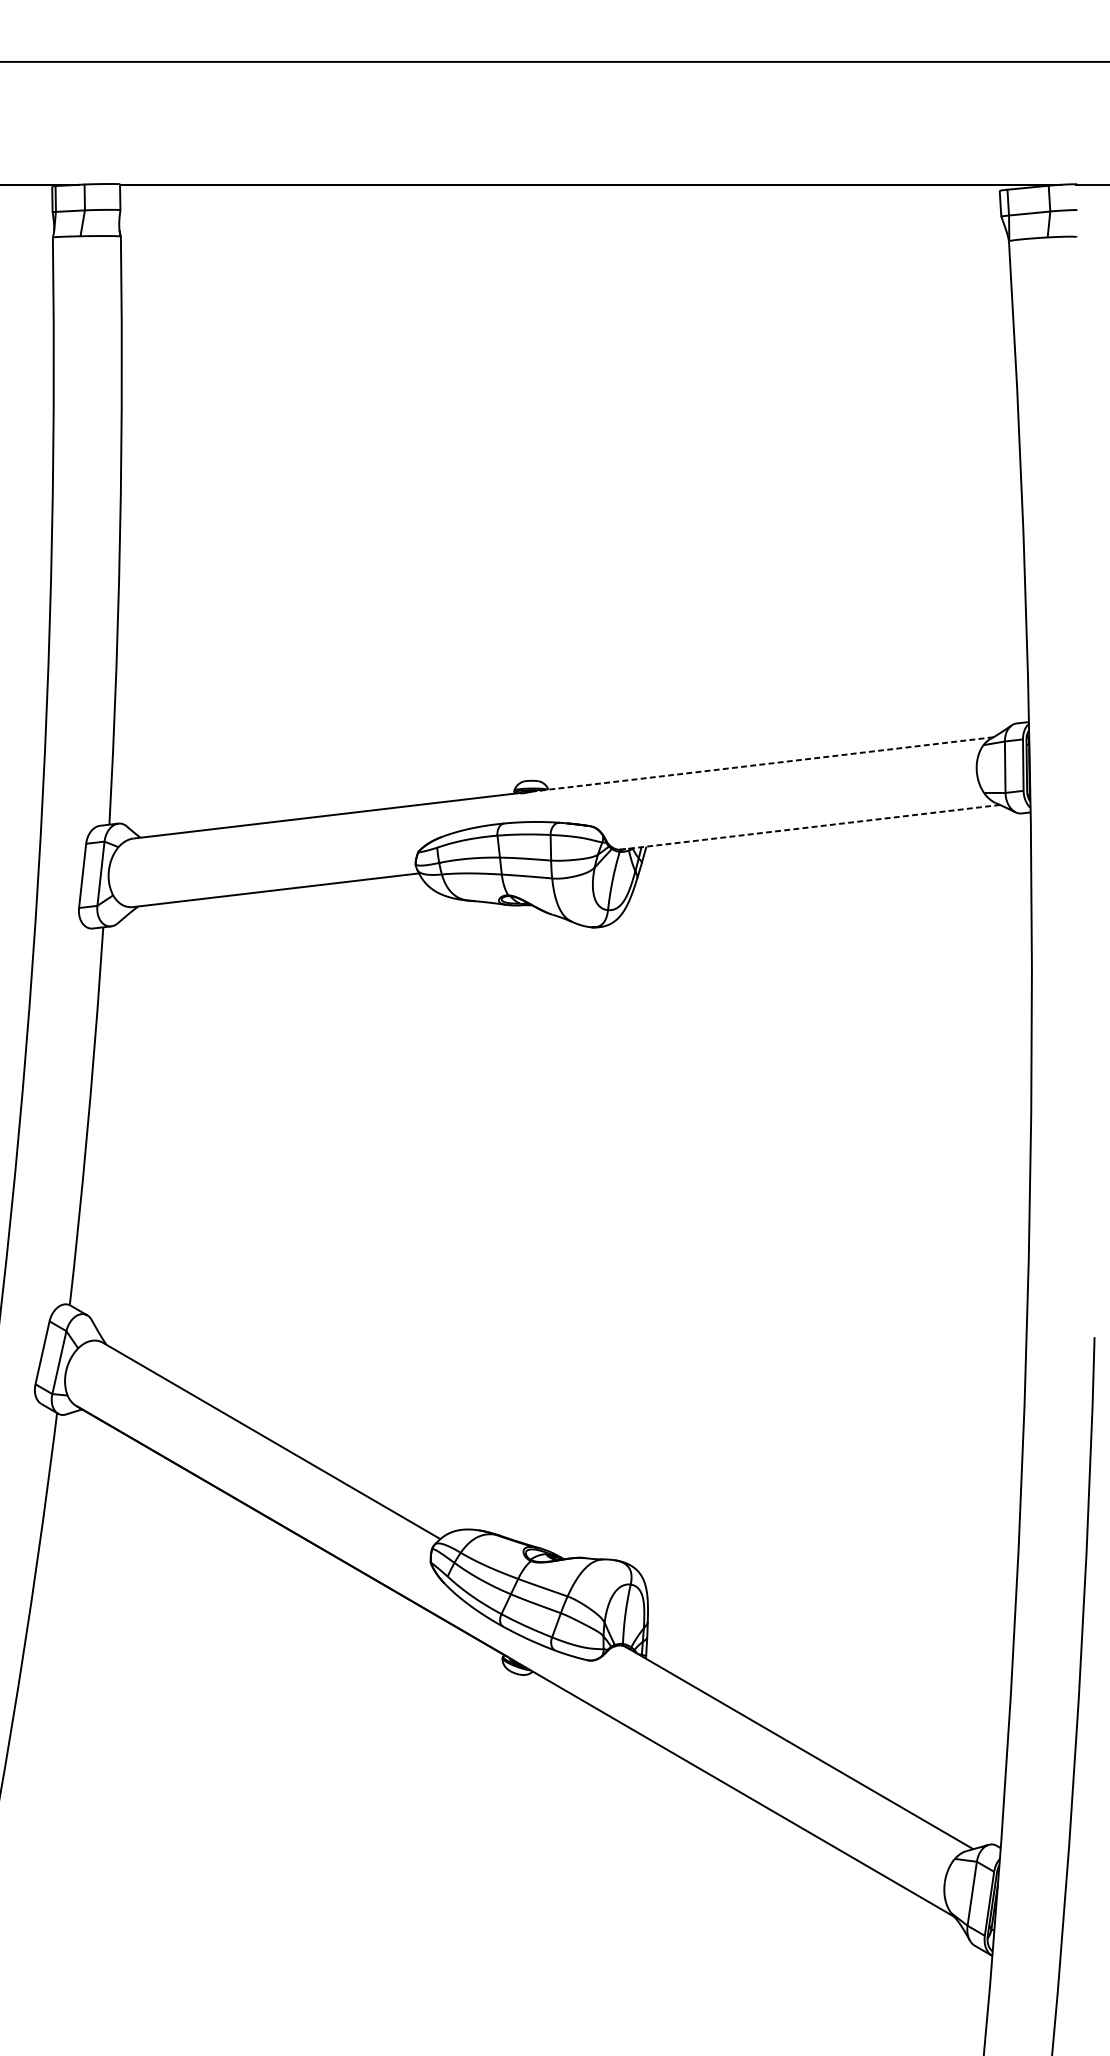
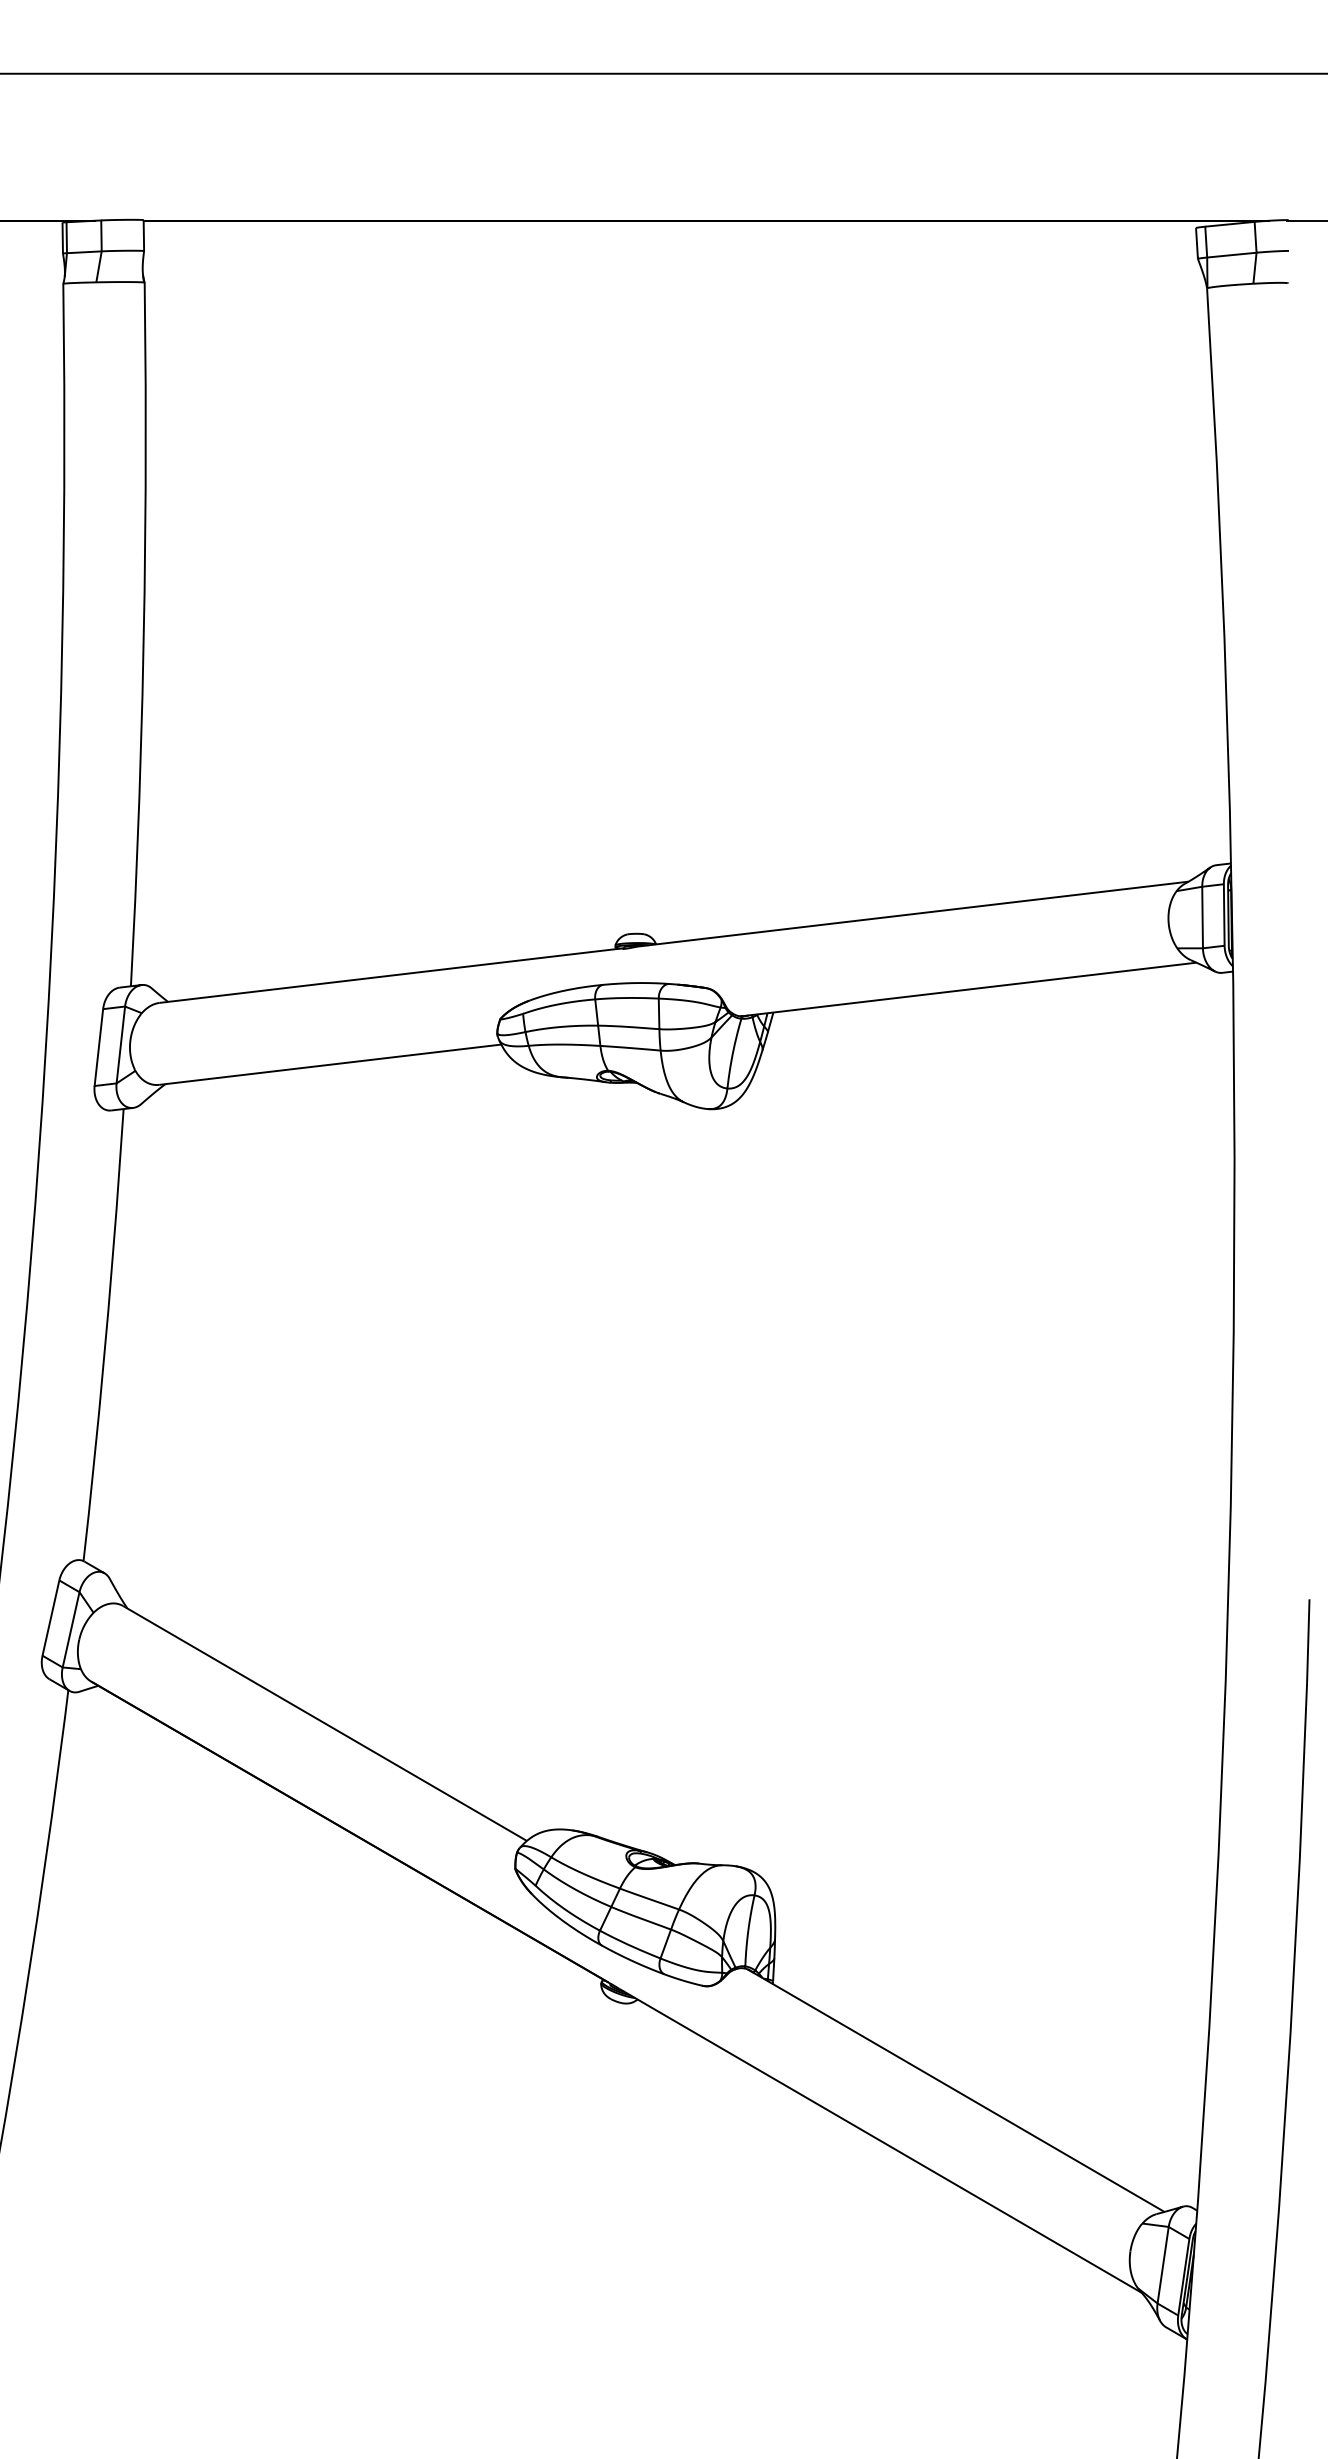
line: (763, 764) -> (913, 914), dashed -> solid
line: (808, 827) -> (967, 989), dashed -> solid

